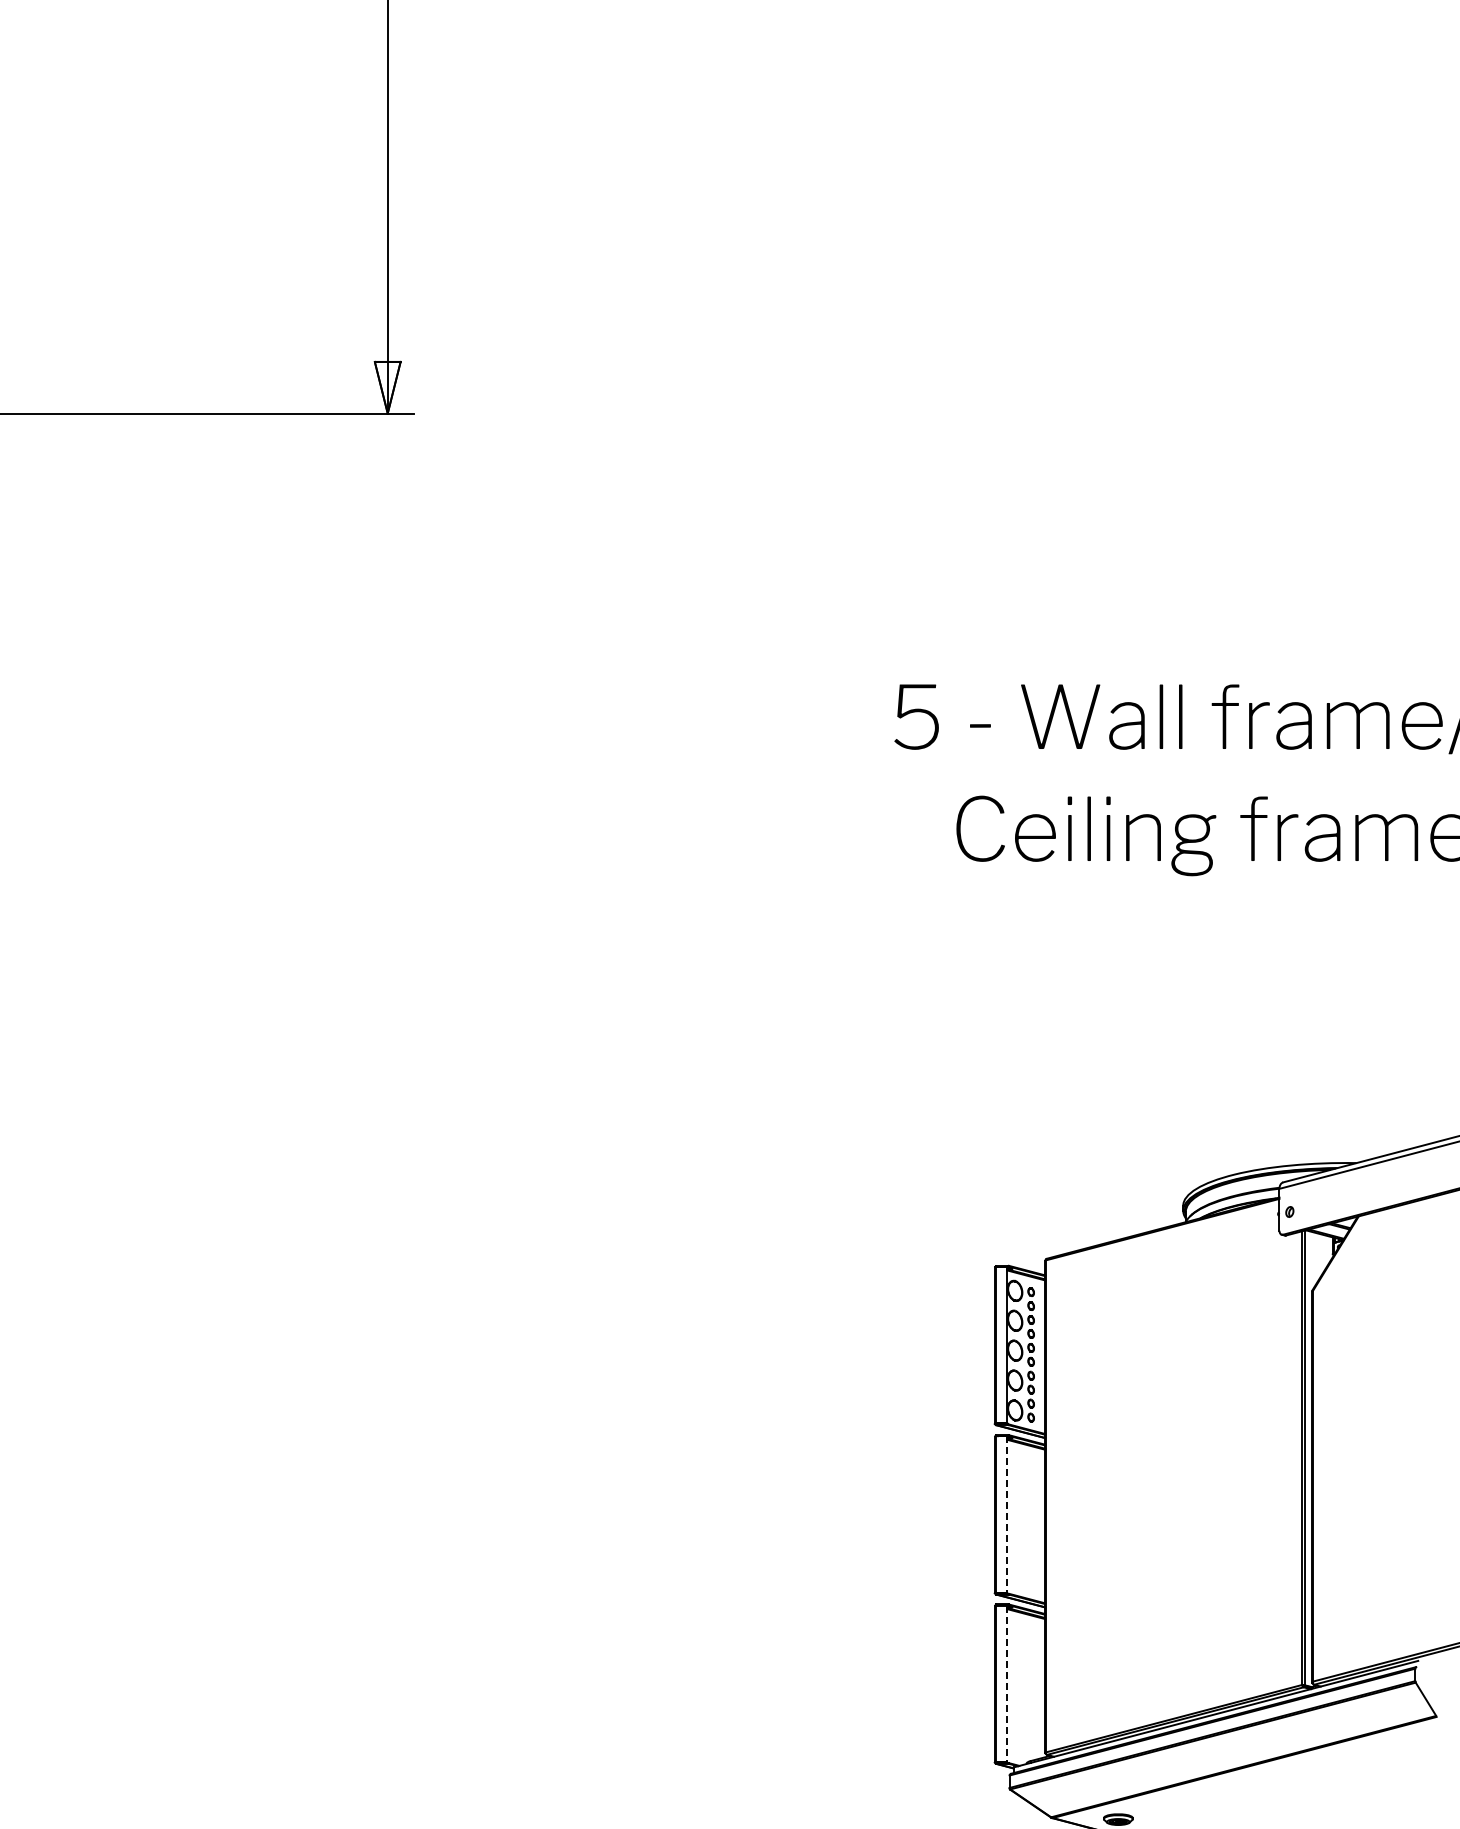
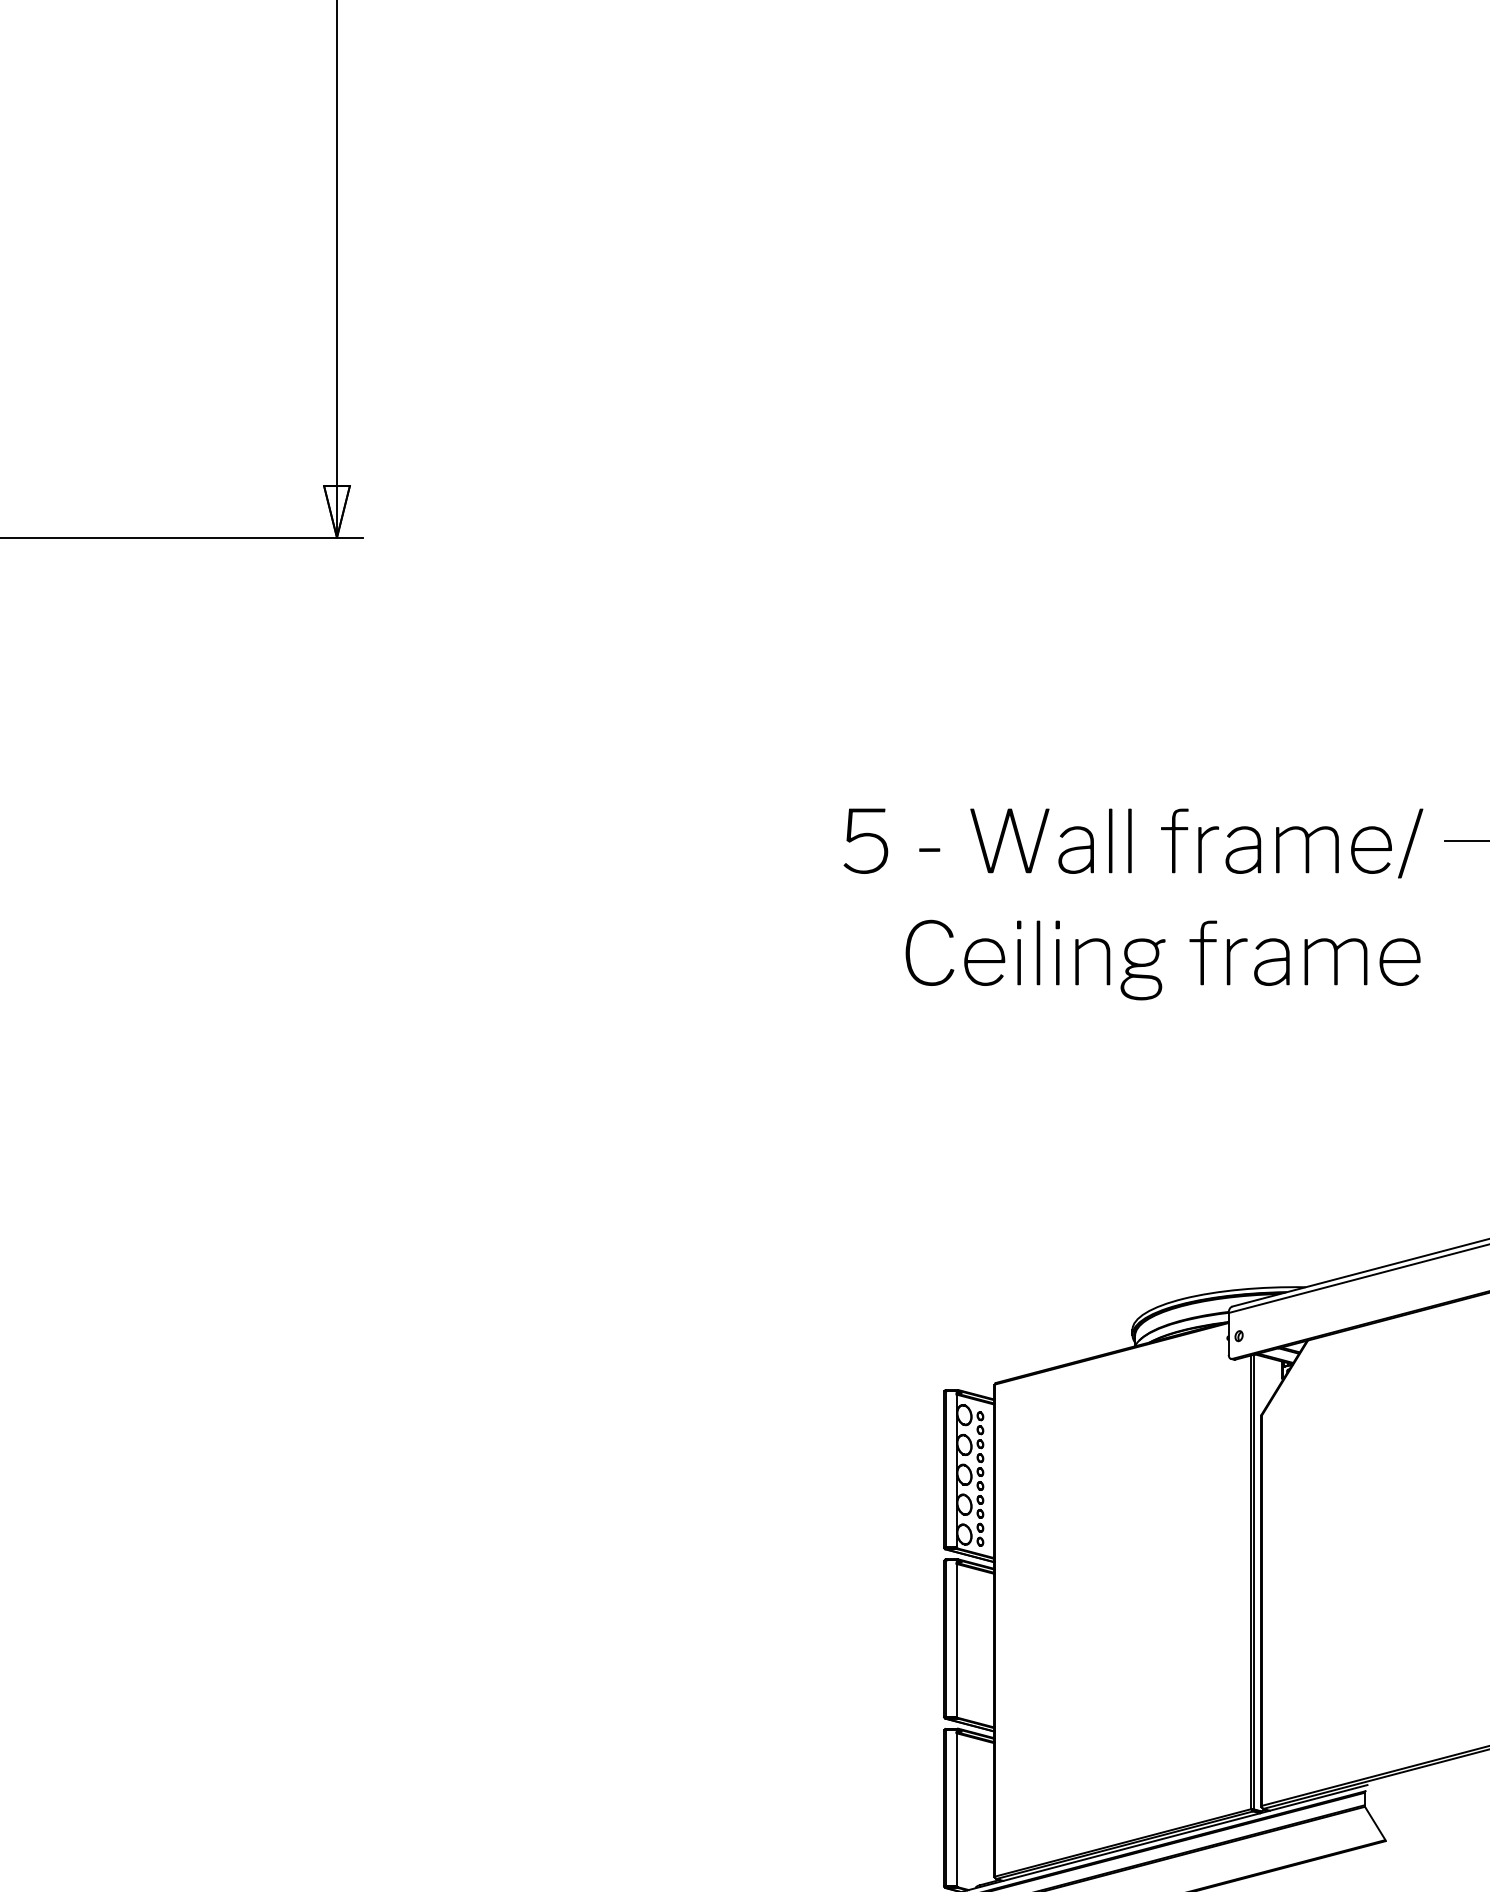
line: (1007, 1515) -> (956, 1639), dashed -> solid
line: (1007, 1684) -> (956, 1808), dashed -> solid

